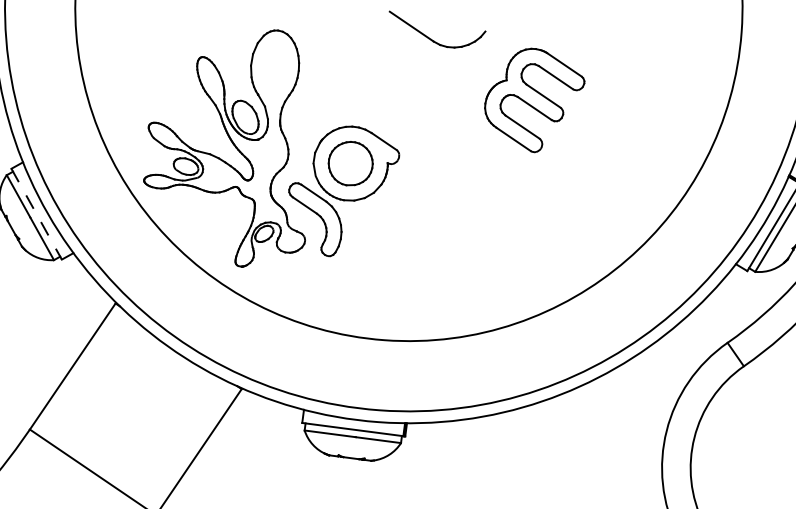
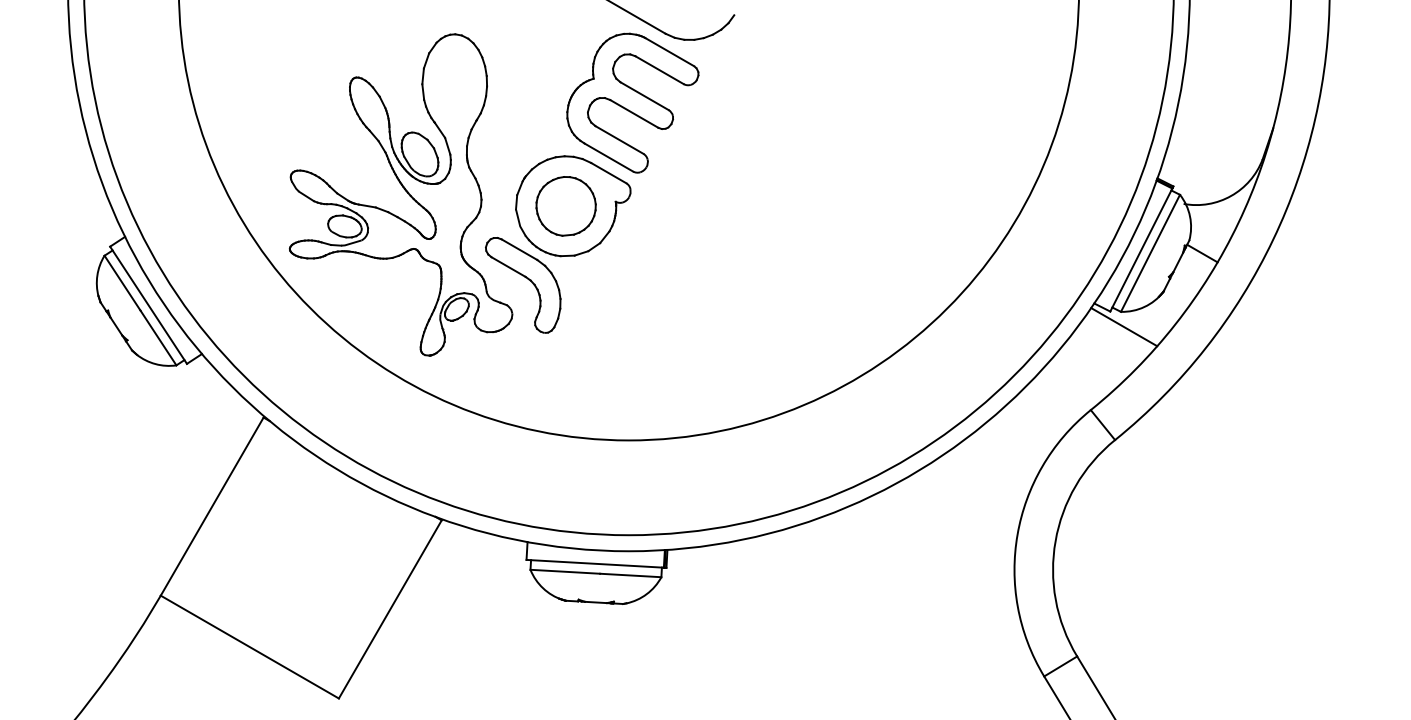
part: (534, 100) -> (632, 102), moved
line: (36, 214) -> (148, 305), dashed -> solid
line: (756, 283) -> (1124, 327), added

